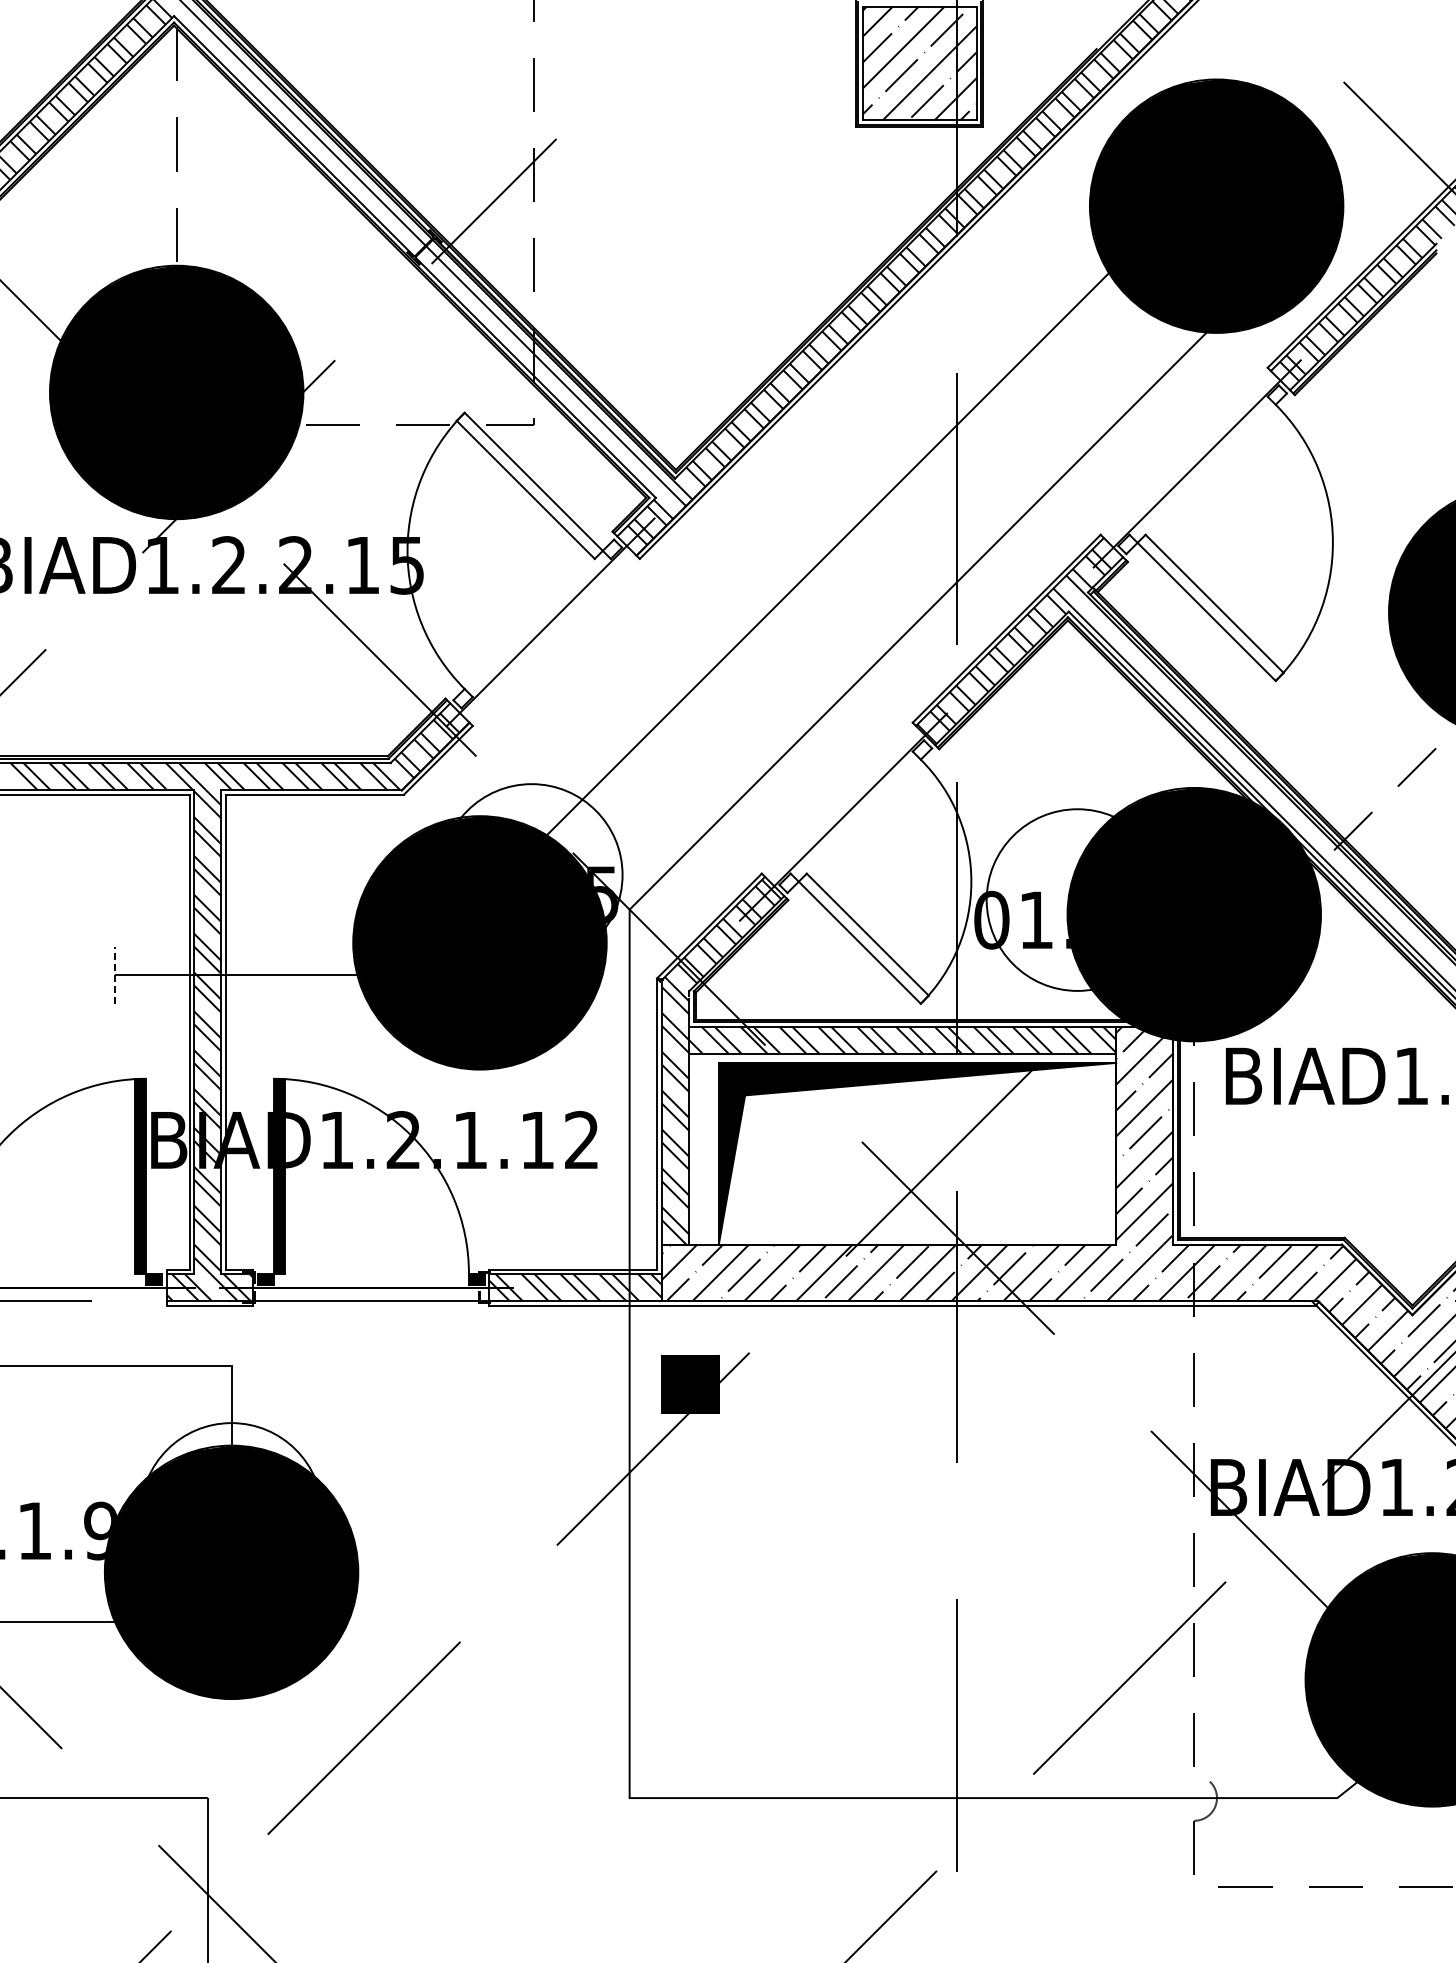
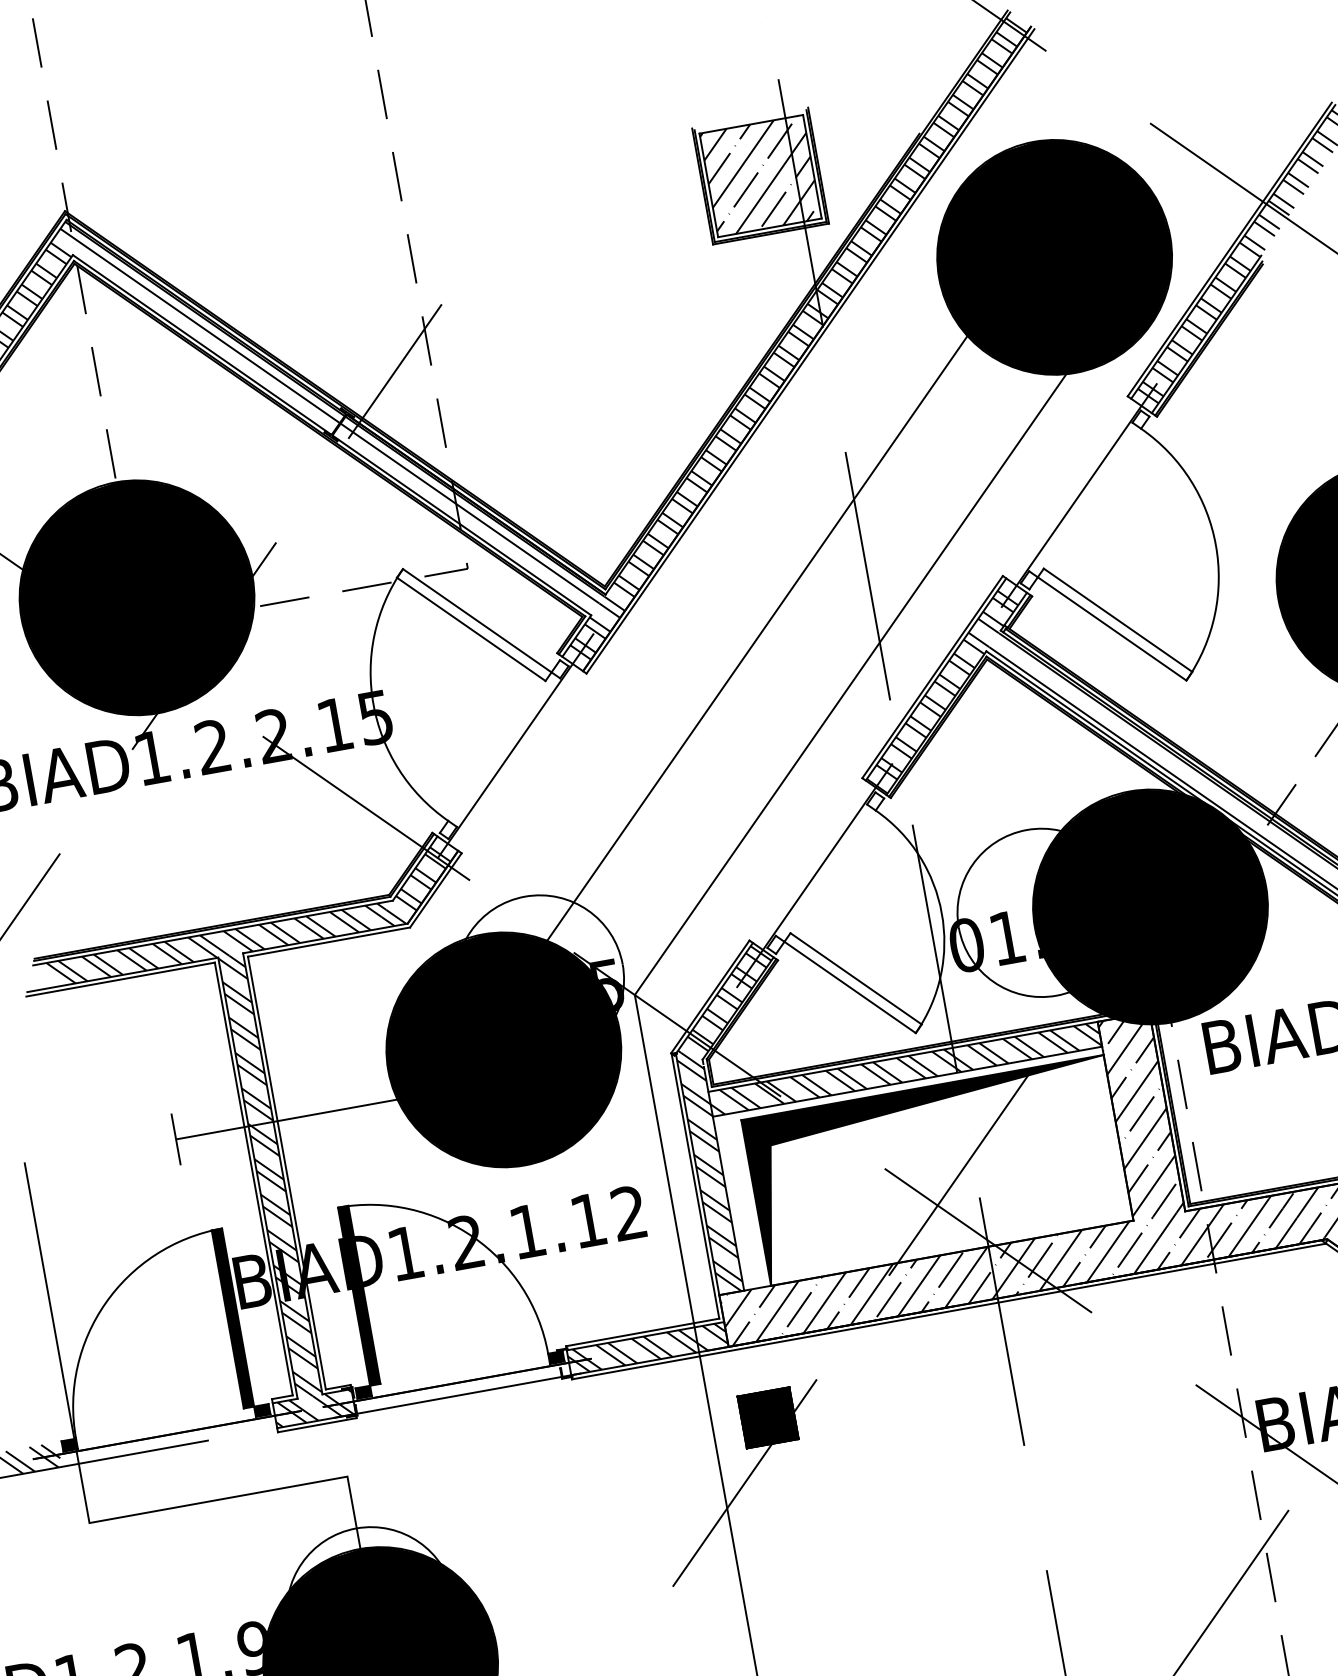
line: (114, 974) -> (175, 1138), dashed -> solid

